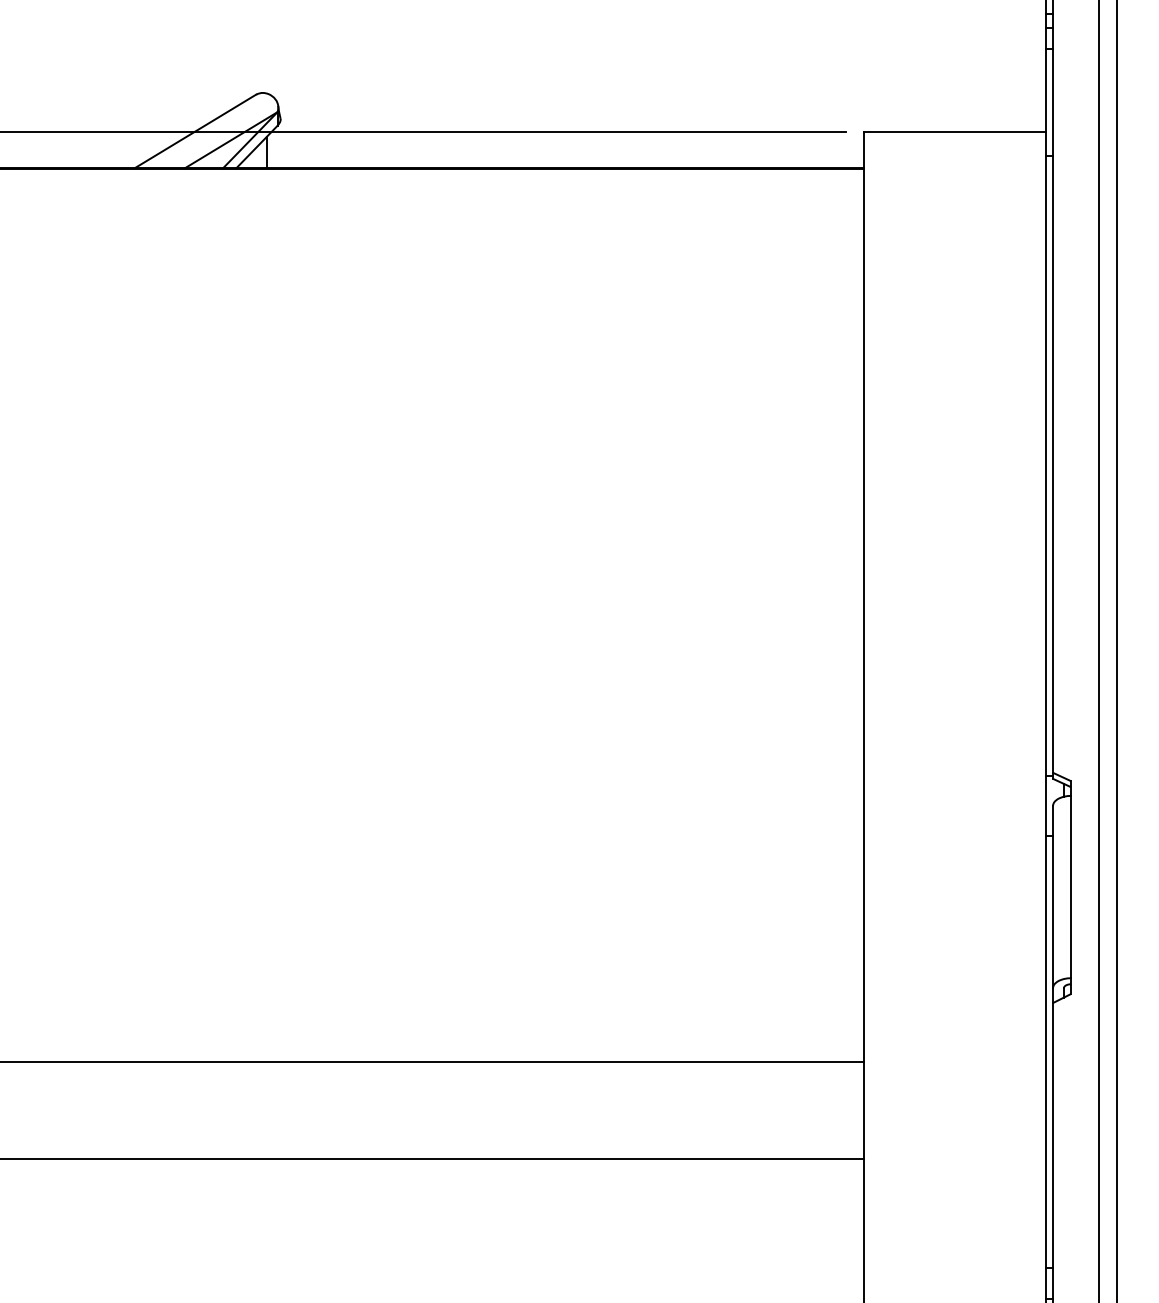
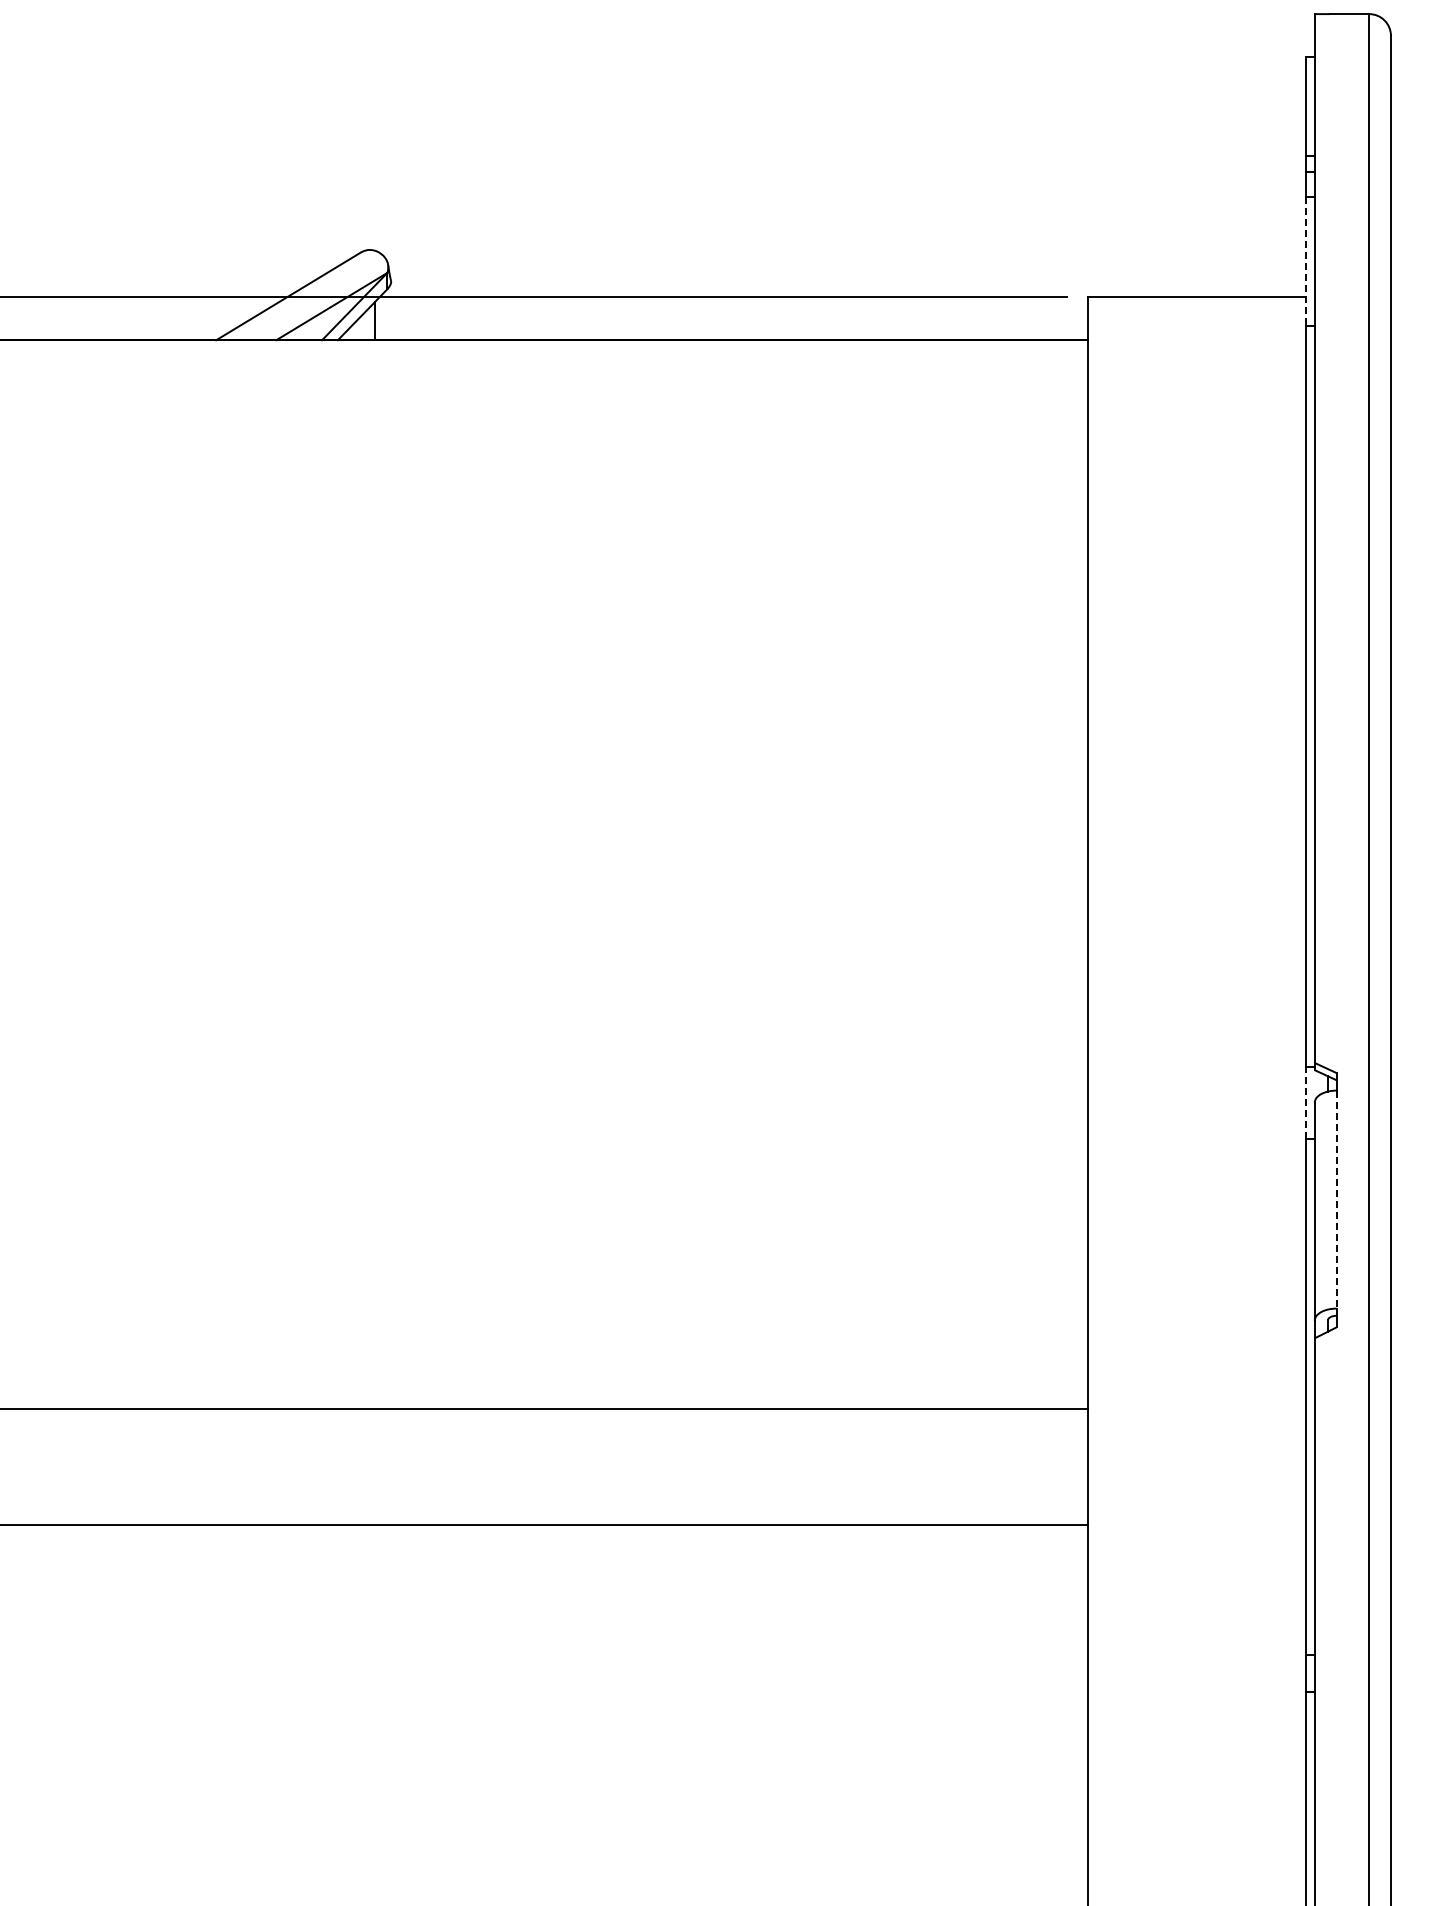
line: (1046, 102) -> (1306, 261), solid -> dashed
line: (1046, 805) -> (1306, 1102), solid -> dashed
line: (1071, 887) -> (1336, 1200), solid -> dashed

